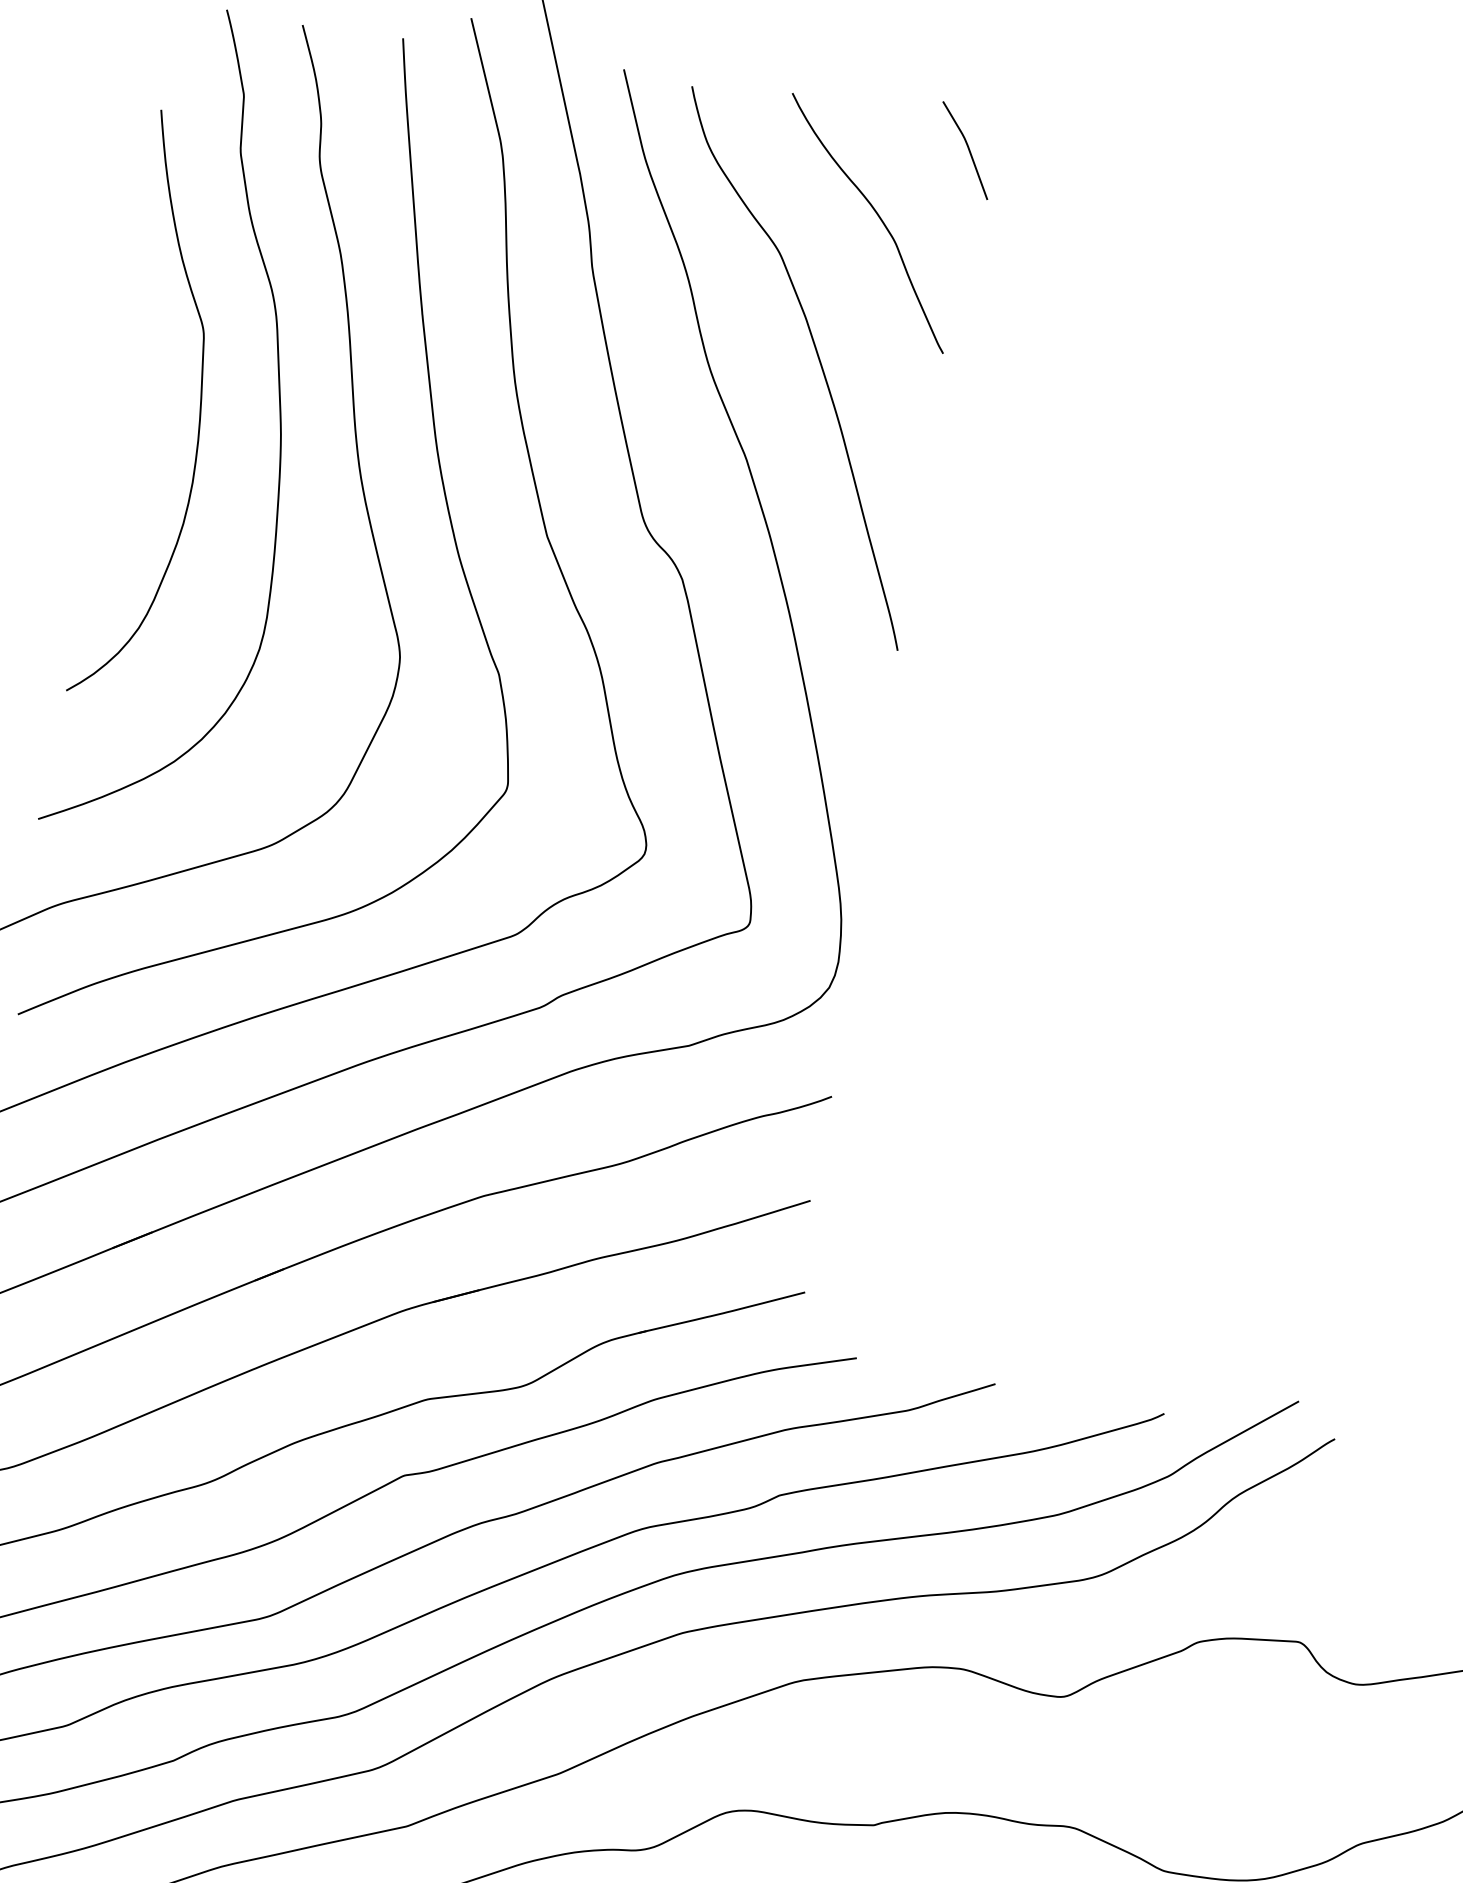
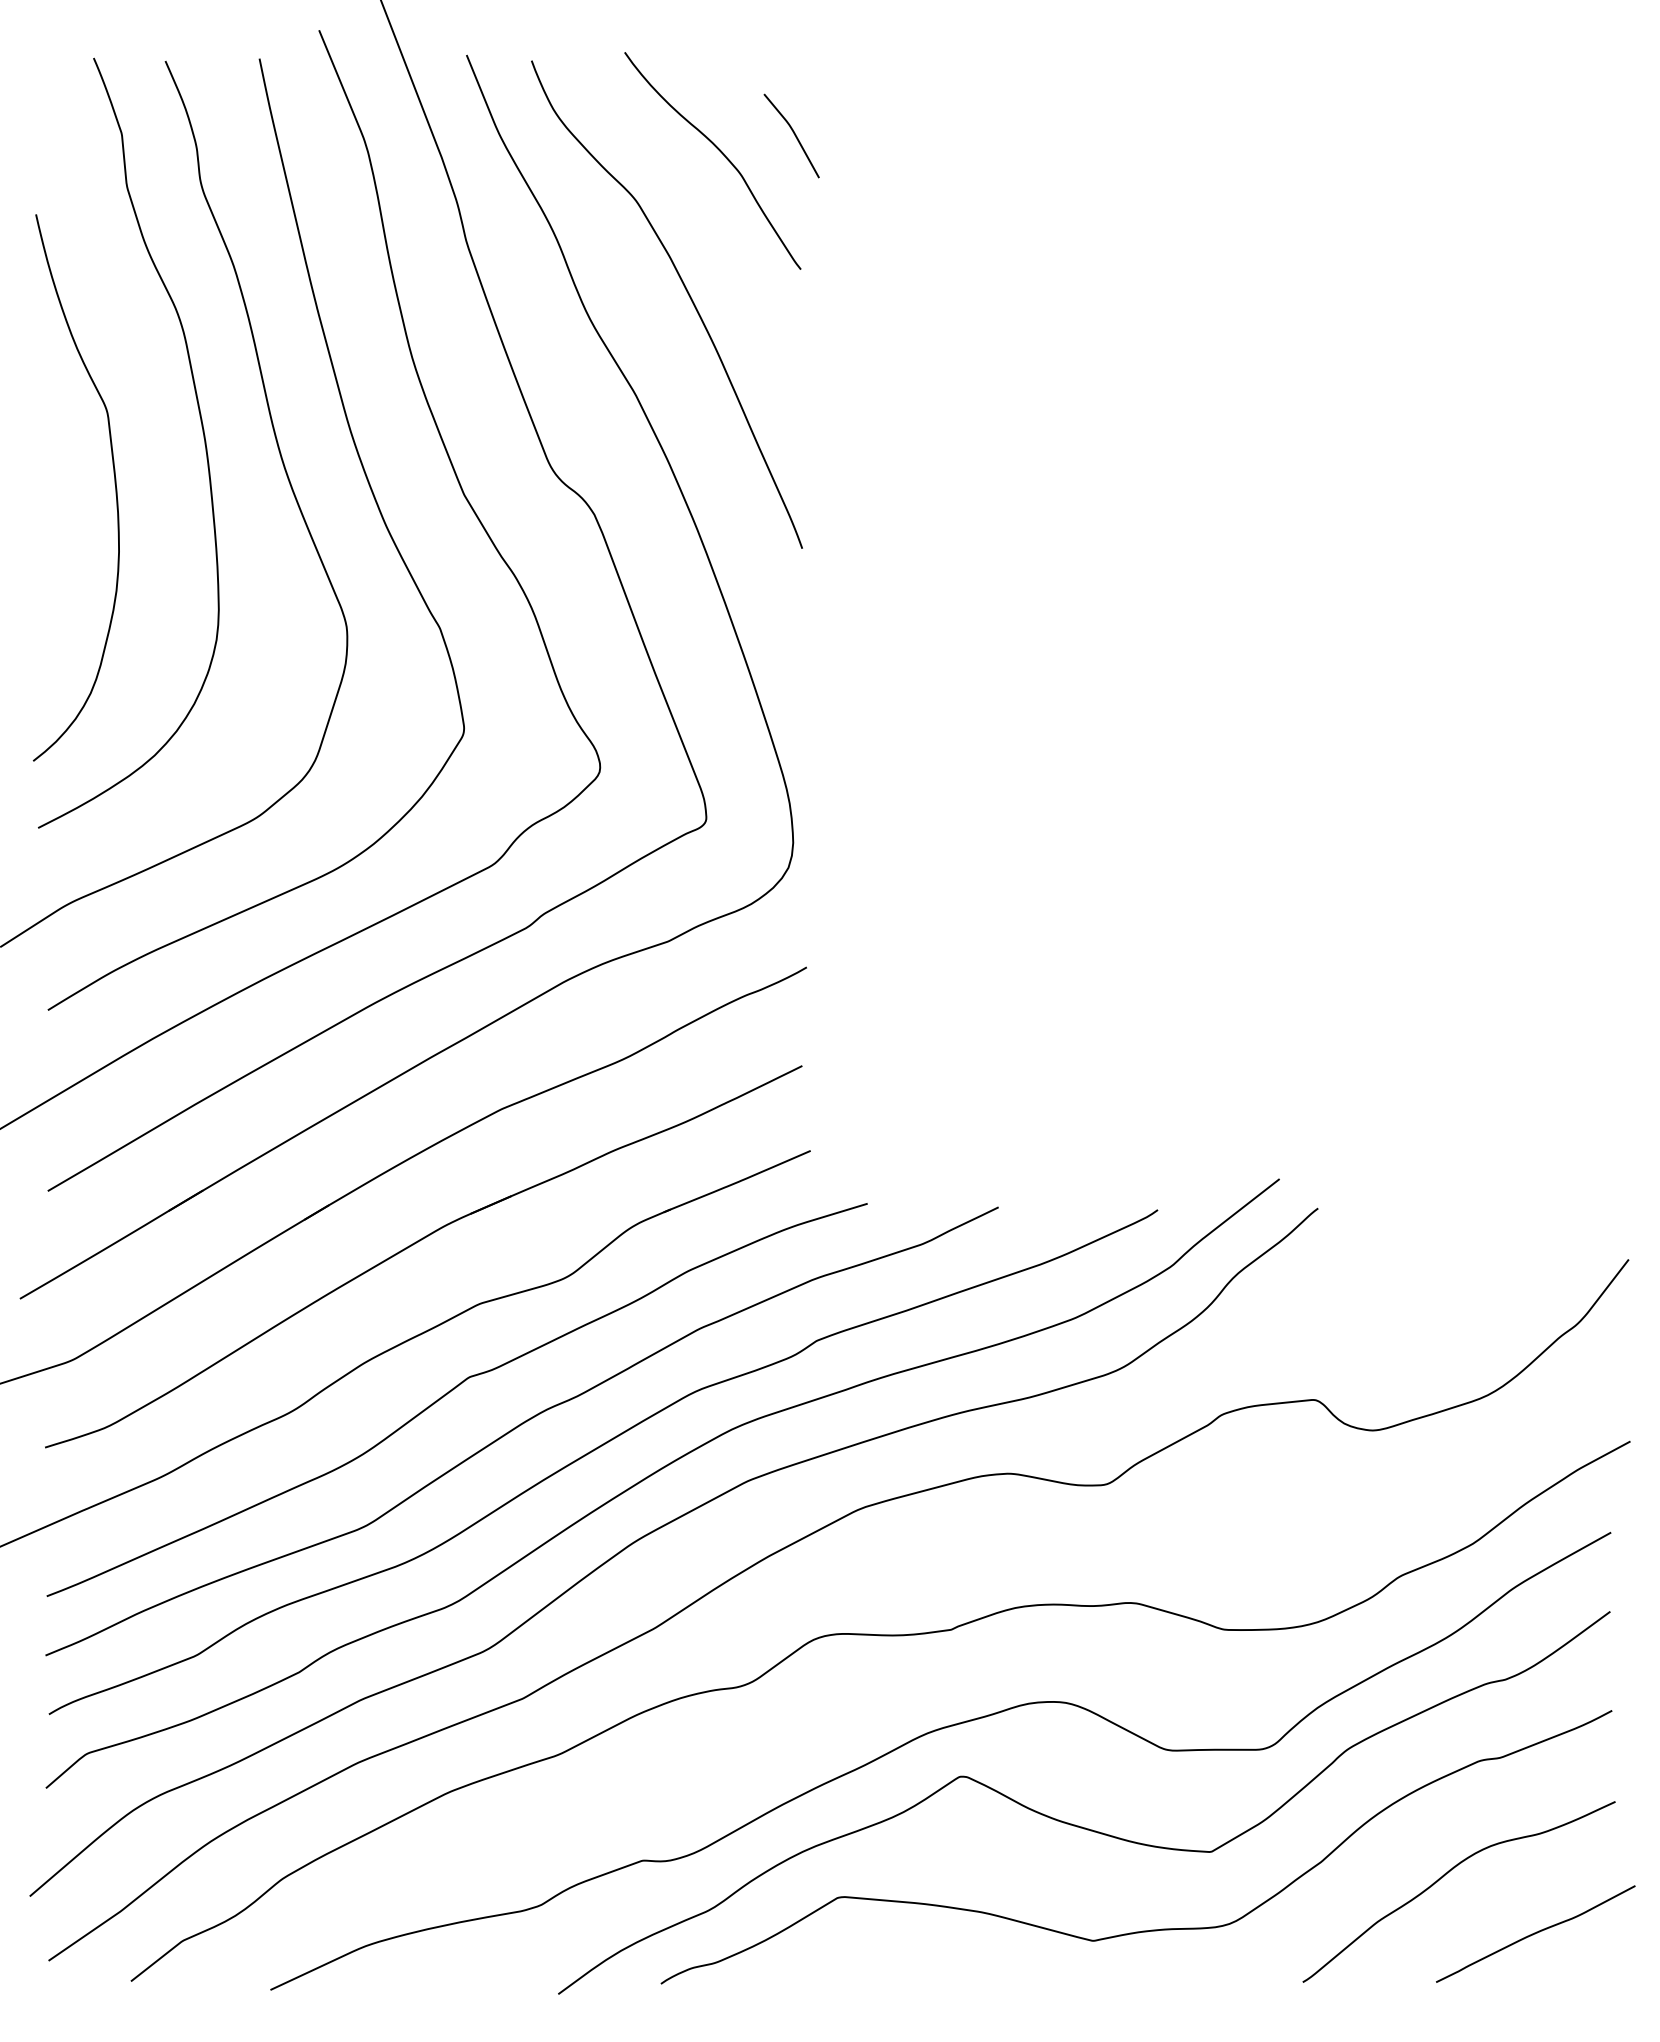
curve: (967, 148) -> (793, 133), moved
curve: (199, 410) -> (114, 484), moved

